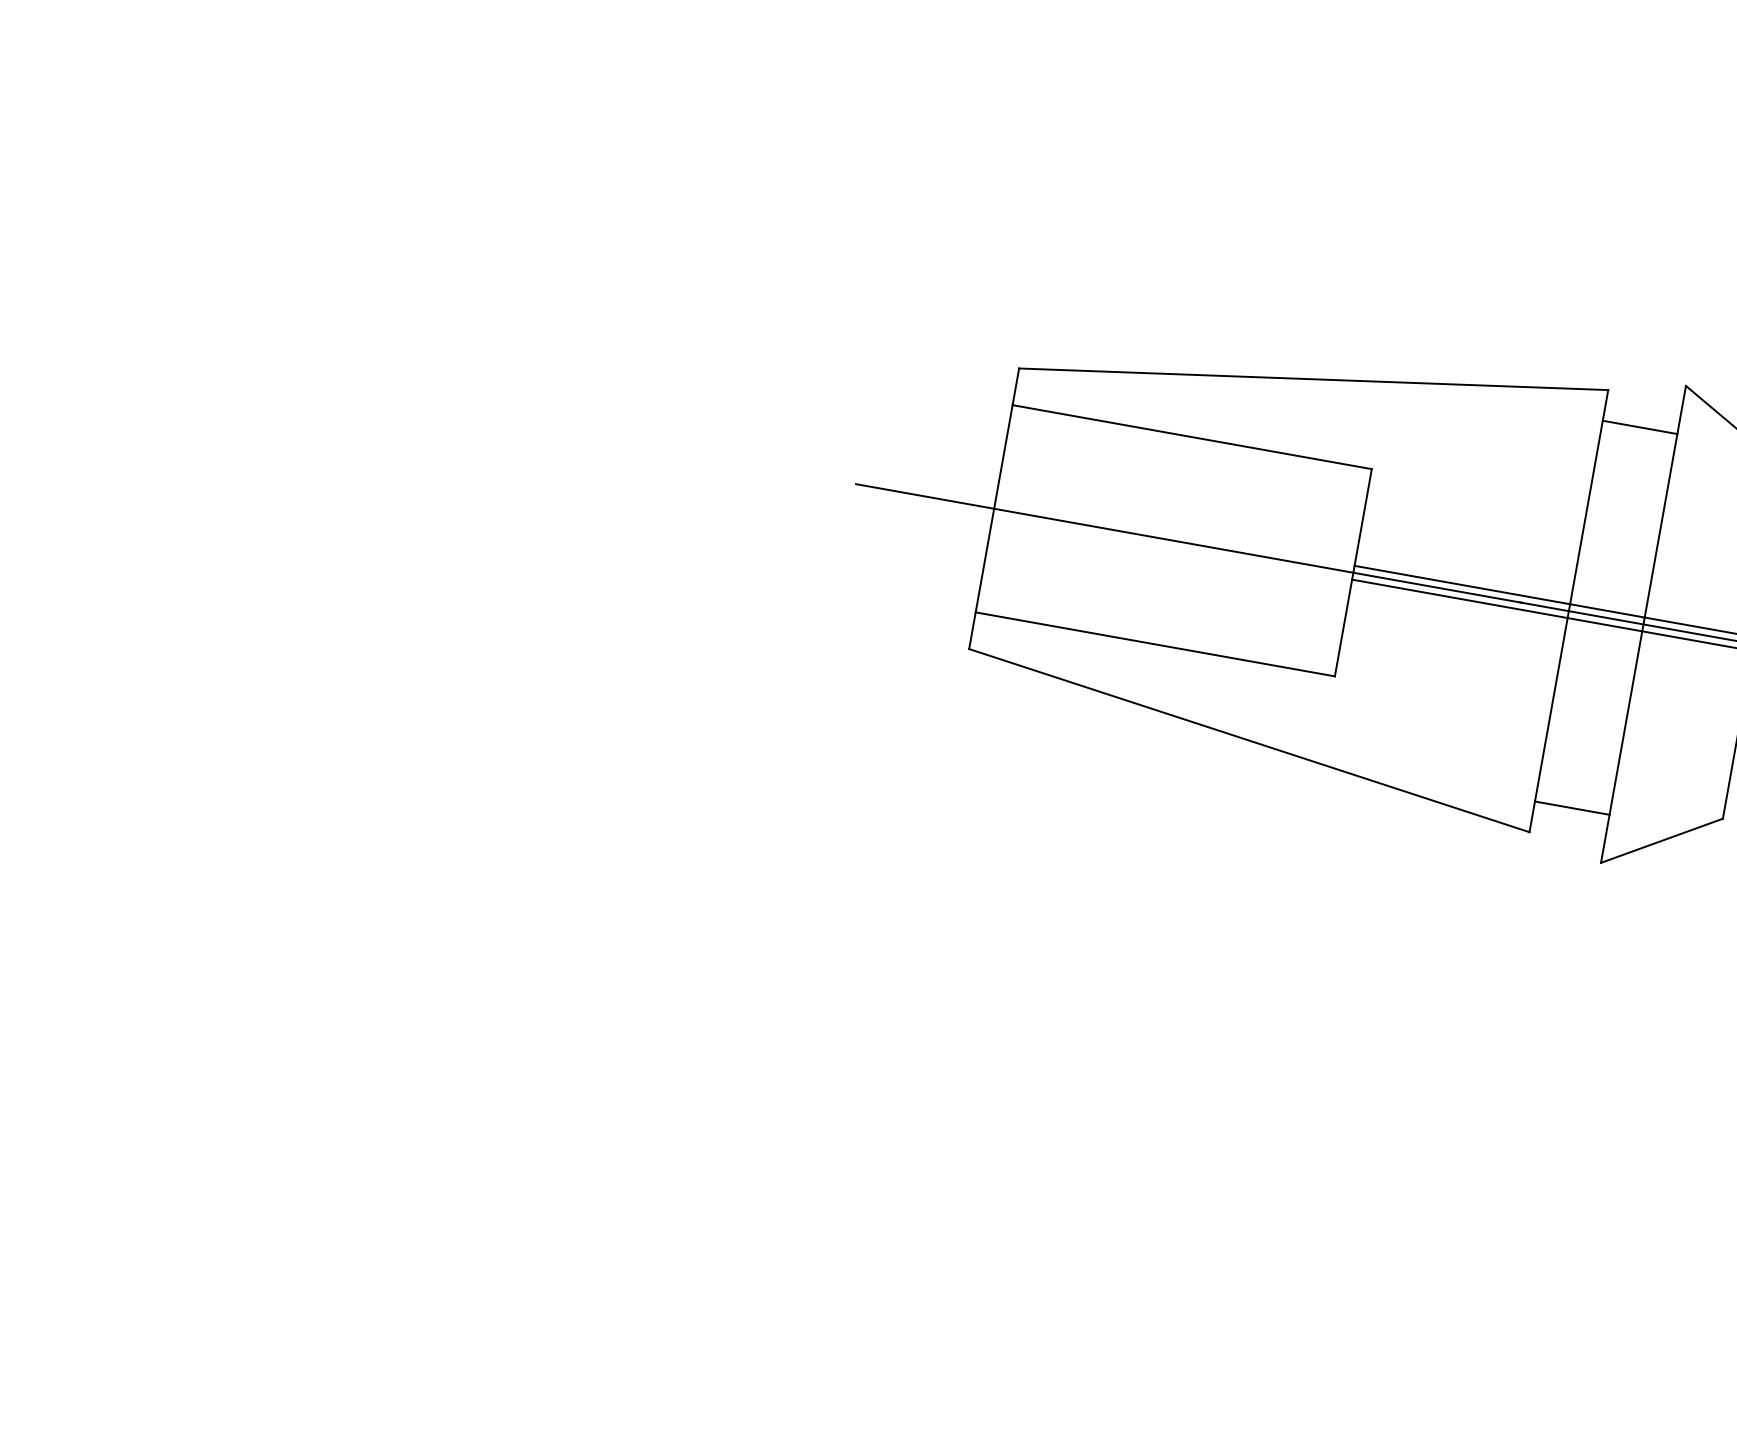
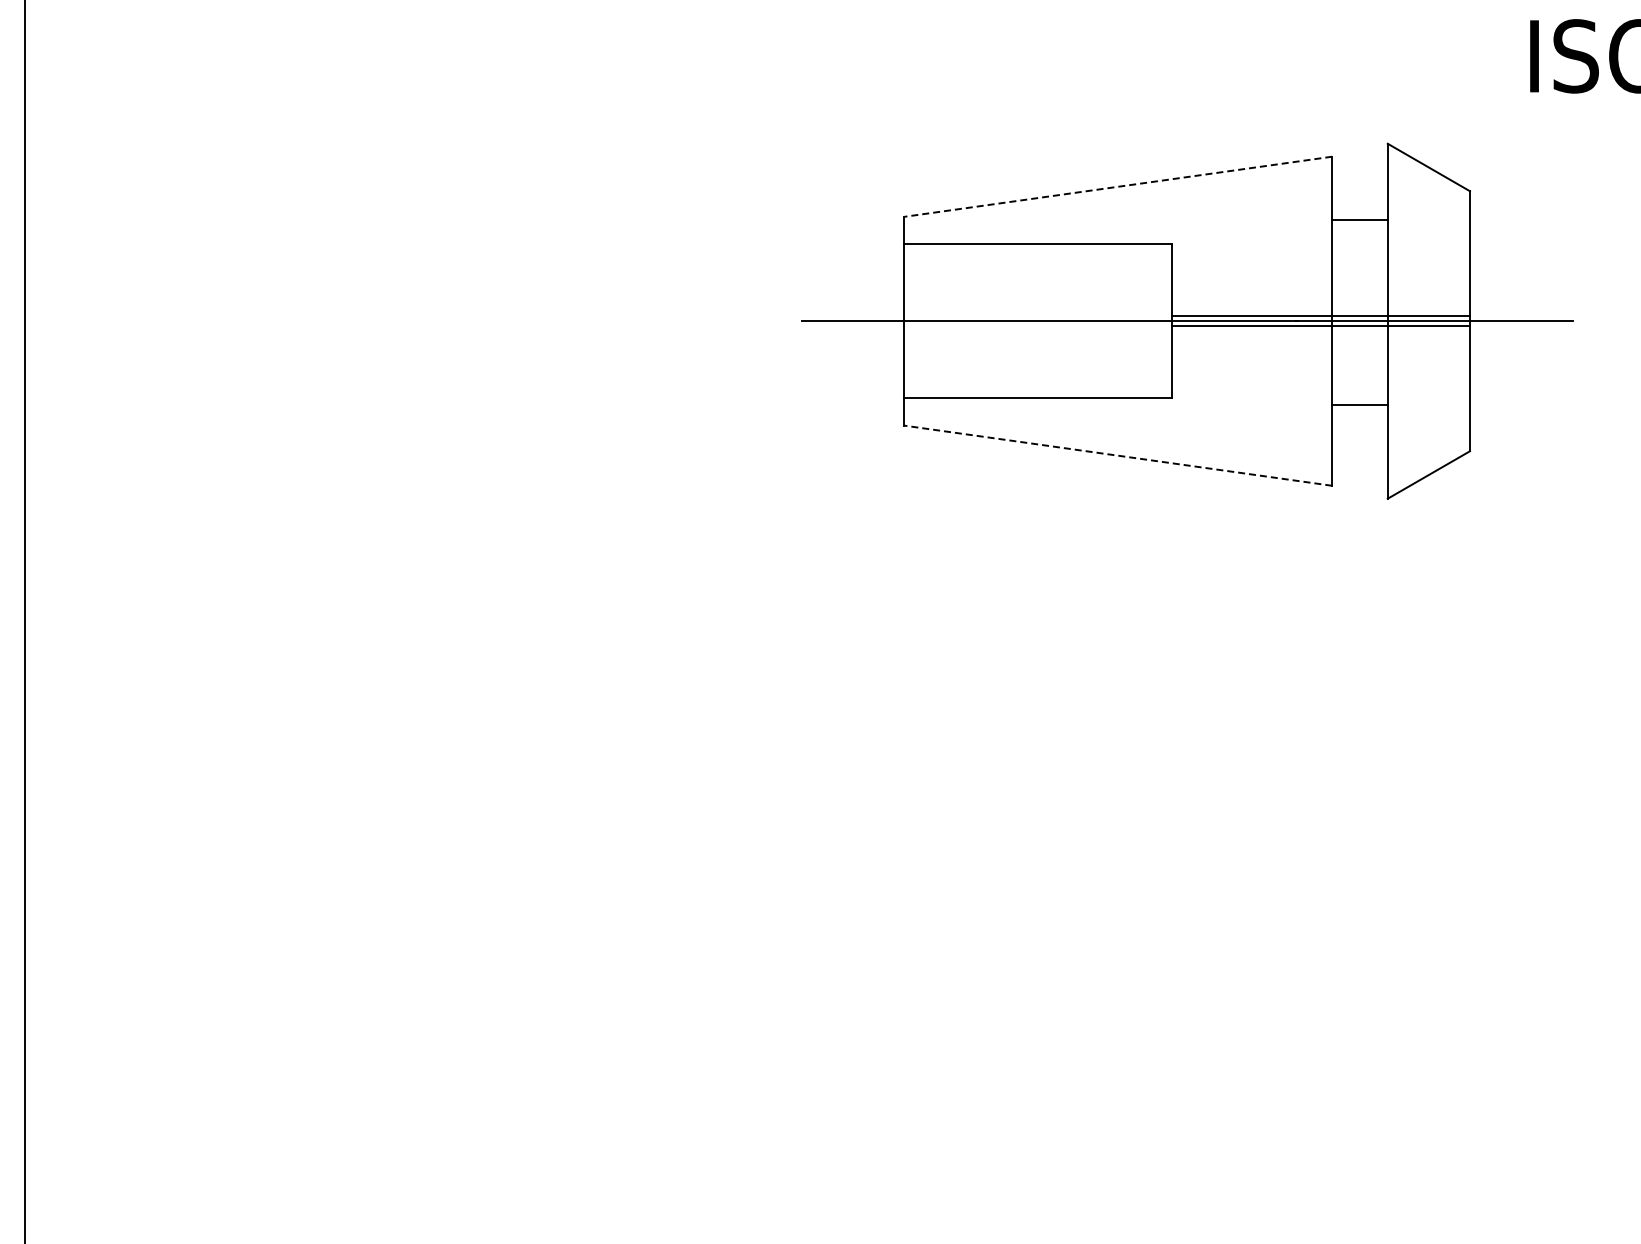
line: (1312, 378) -> (1117, 186), solid -> dashed
line: (1639, 427) -> (1359, 219), moved
line: (1248, 740) -> (1117, 455), solid -> dashed
line: (1571, 807) -> (1359, 404), moved

